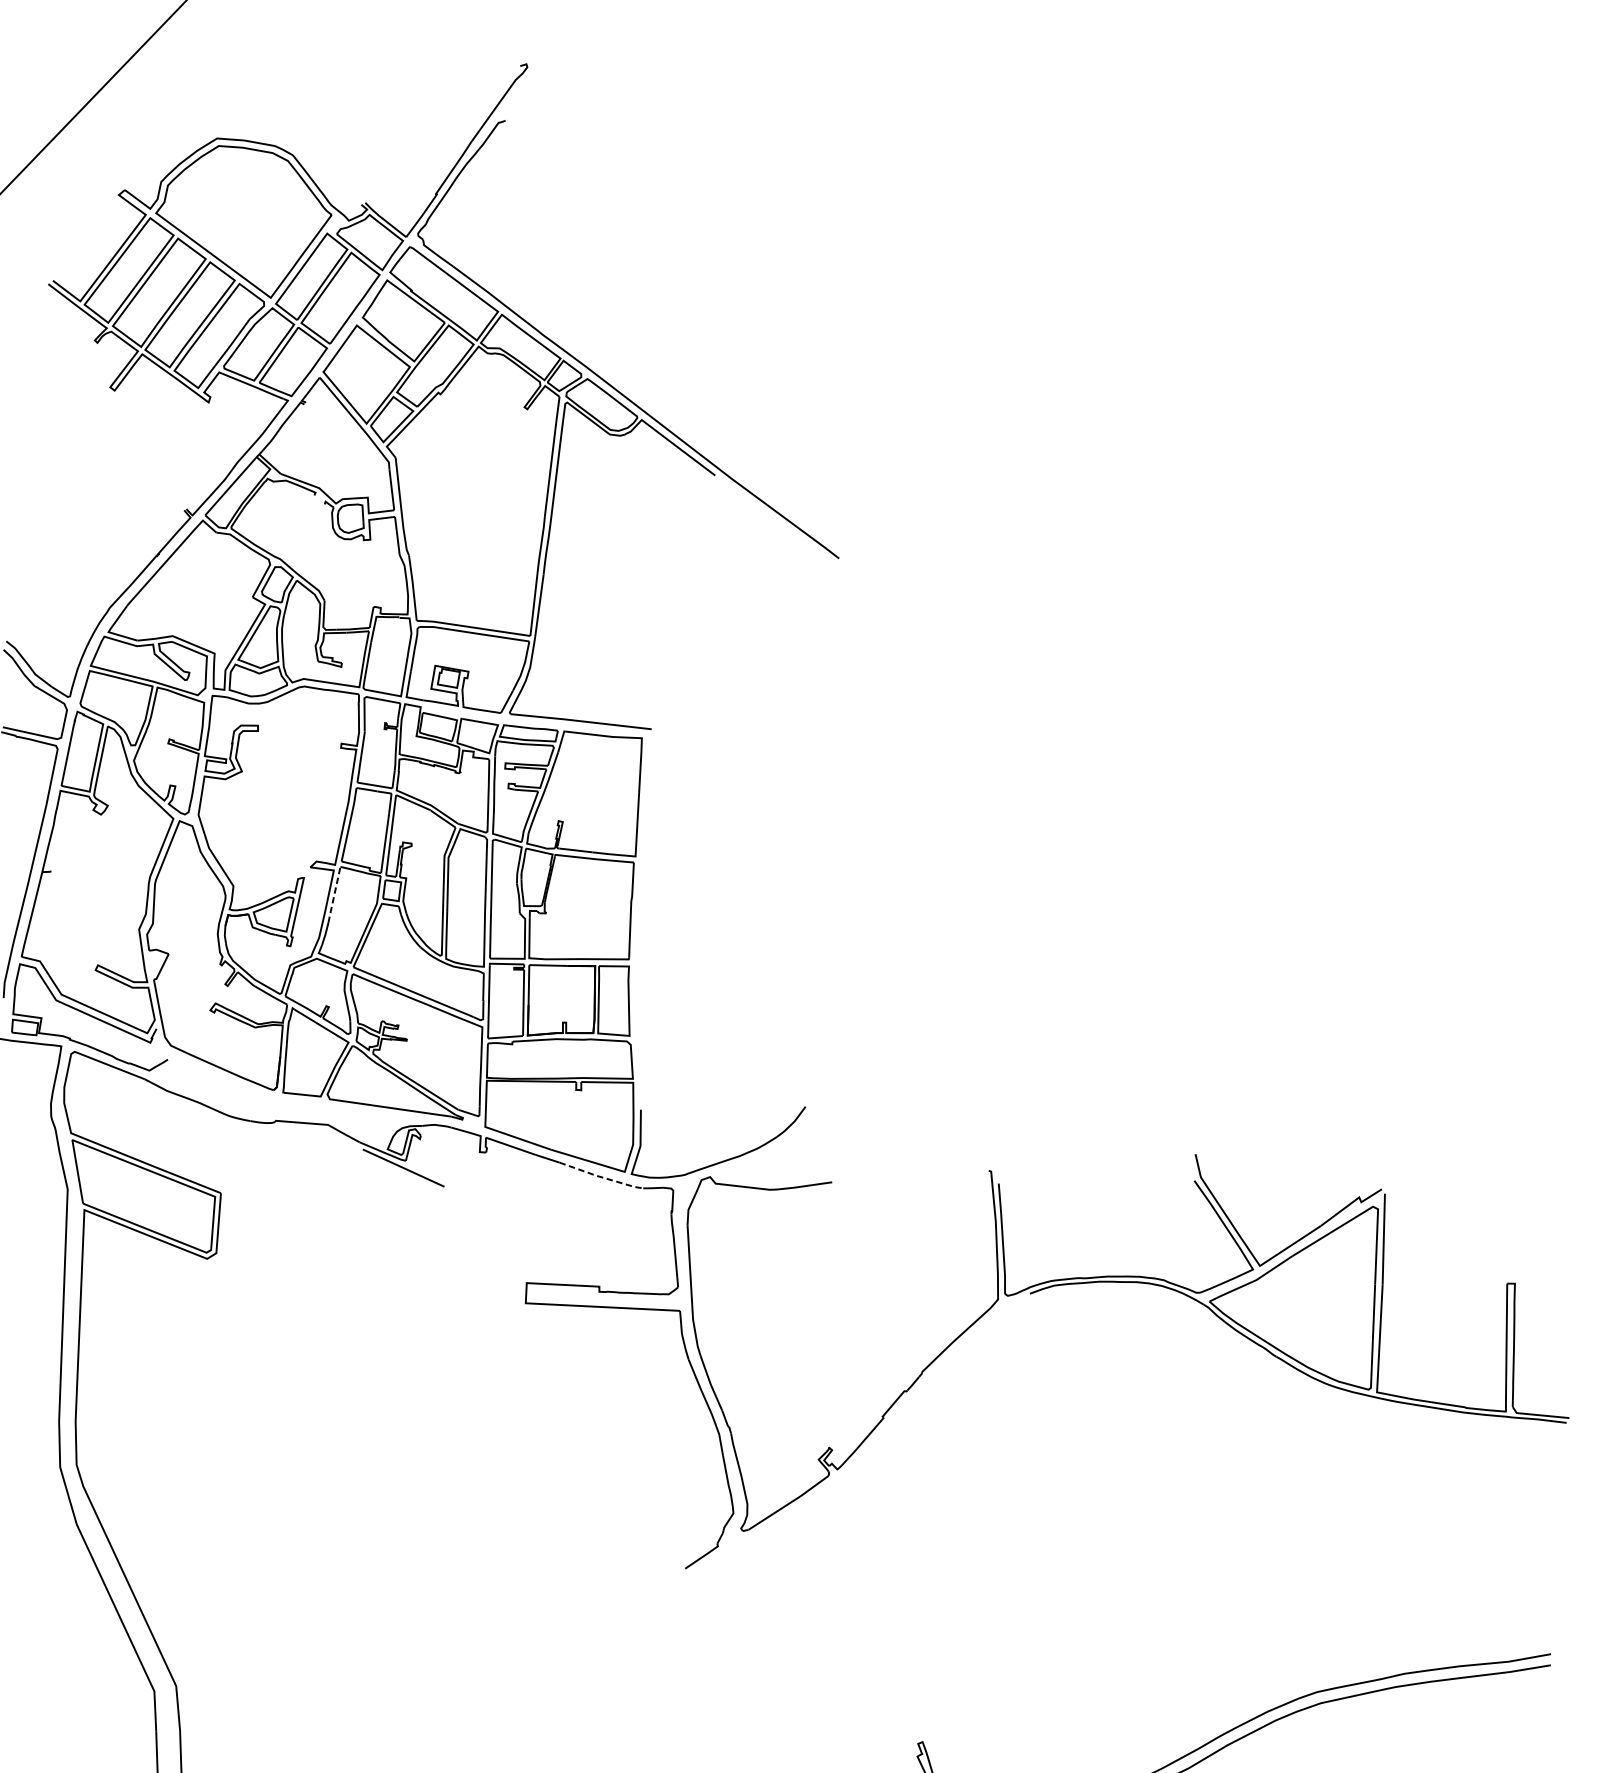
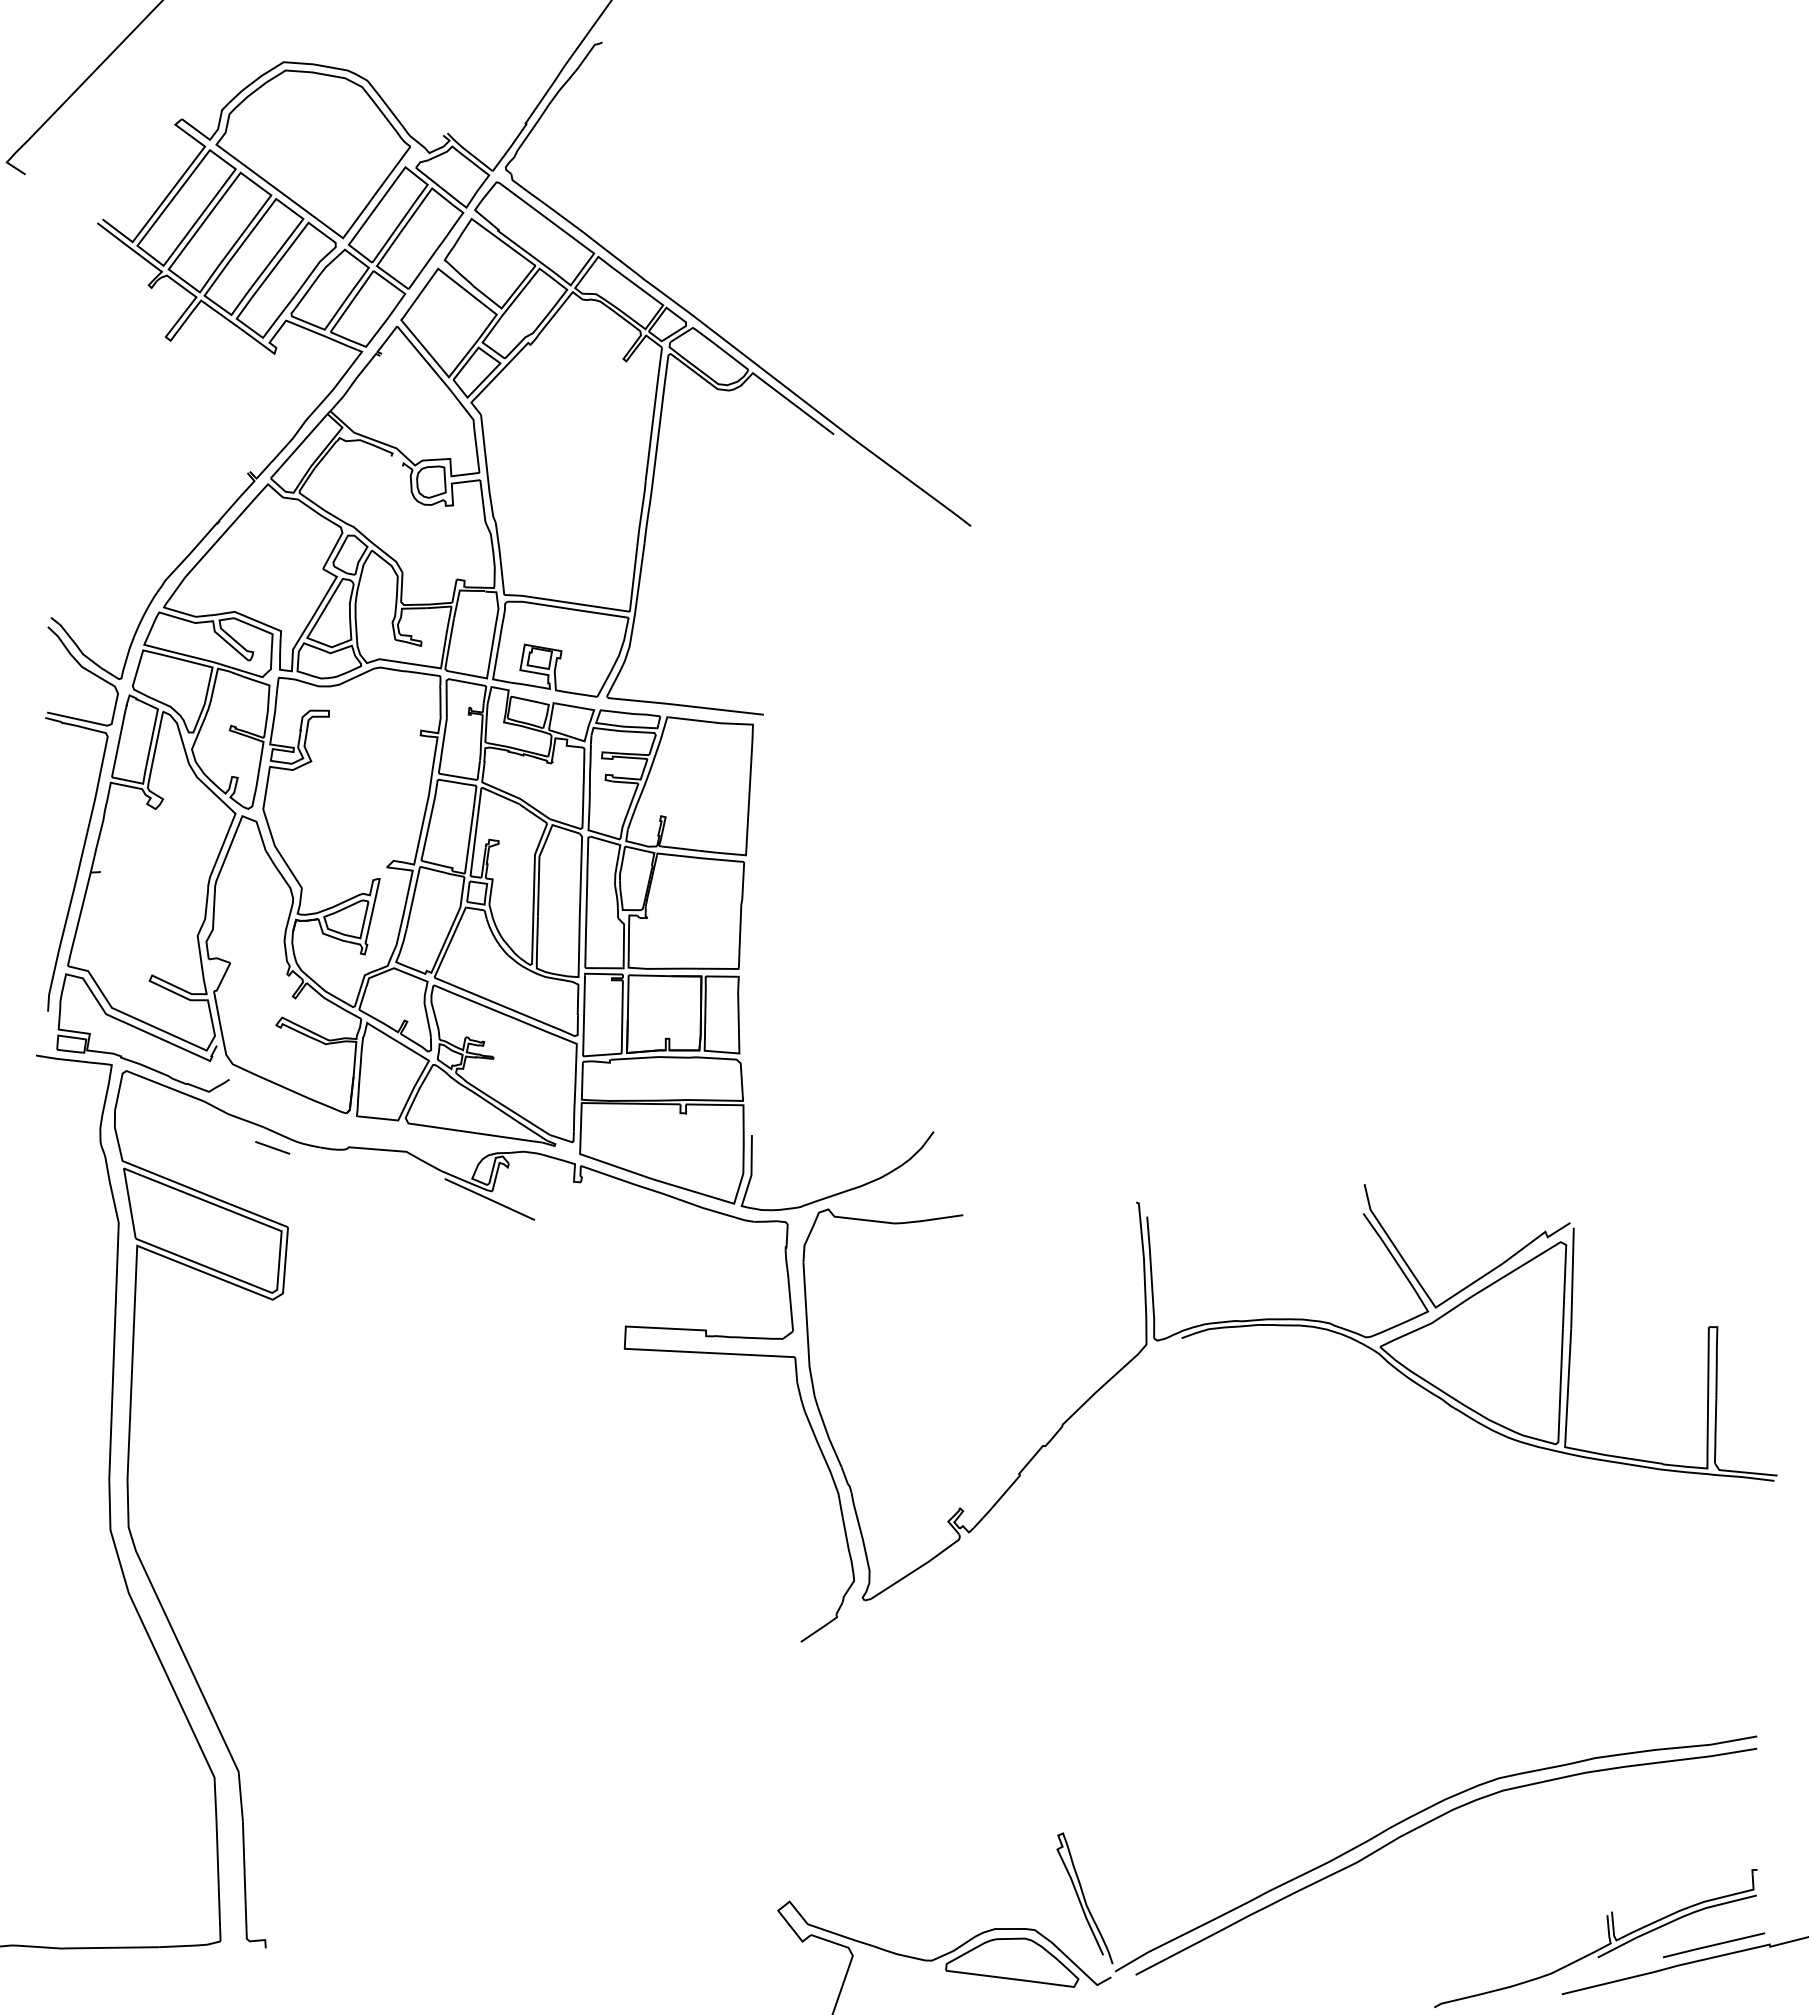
line: (334, 894) -> (413, 897), dashed -> solid
line: (206, 1121) -> (272, 1147), added
line: (600, 1177) -> (707, 1209), dashed -> solid

